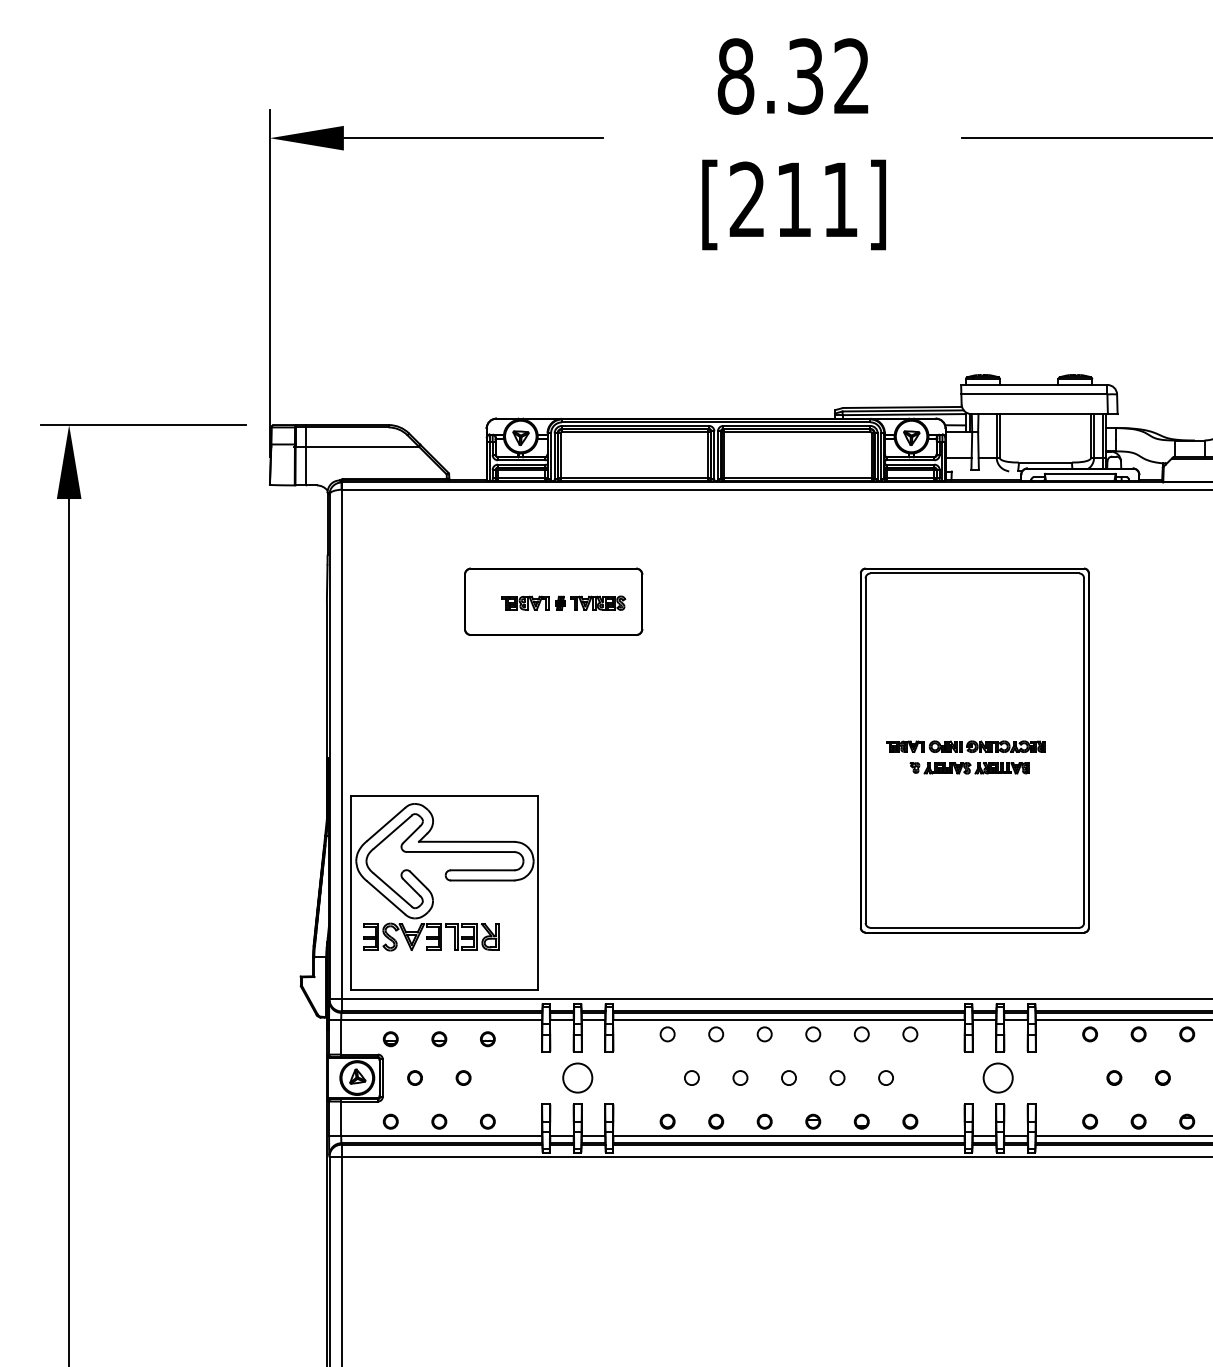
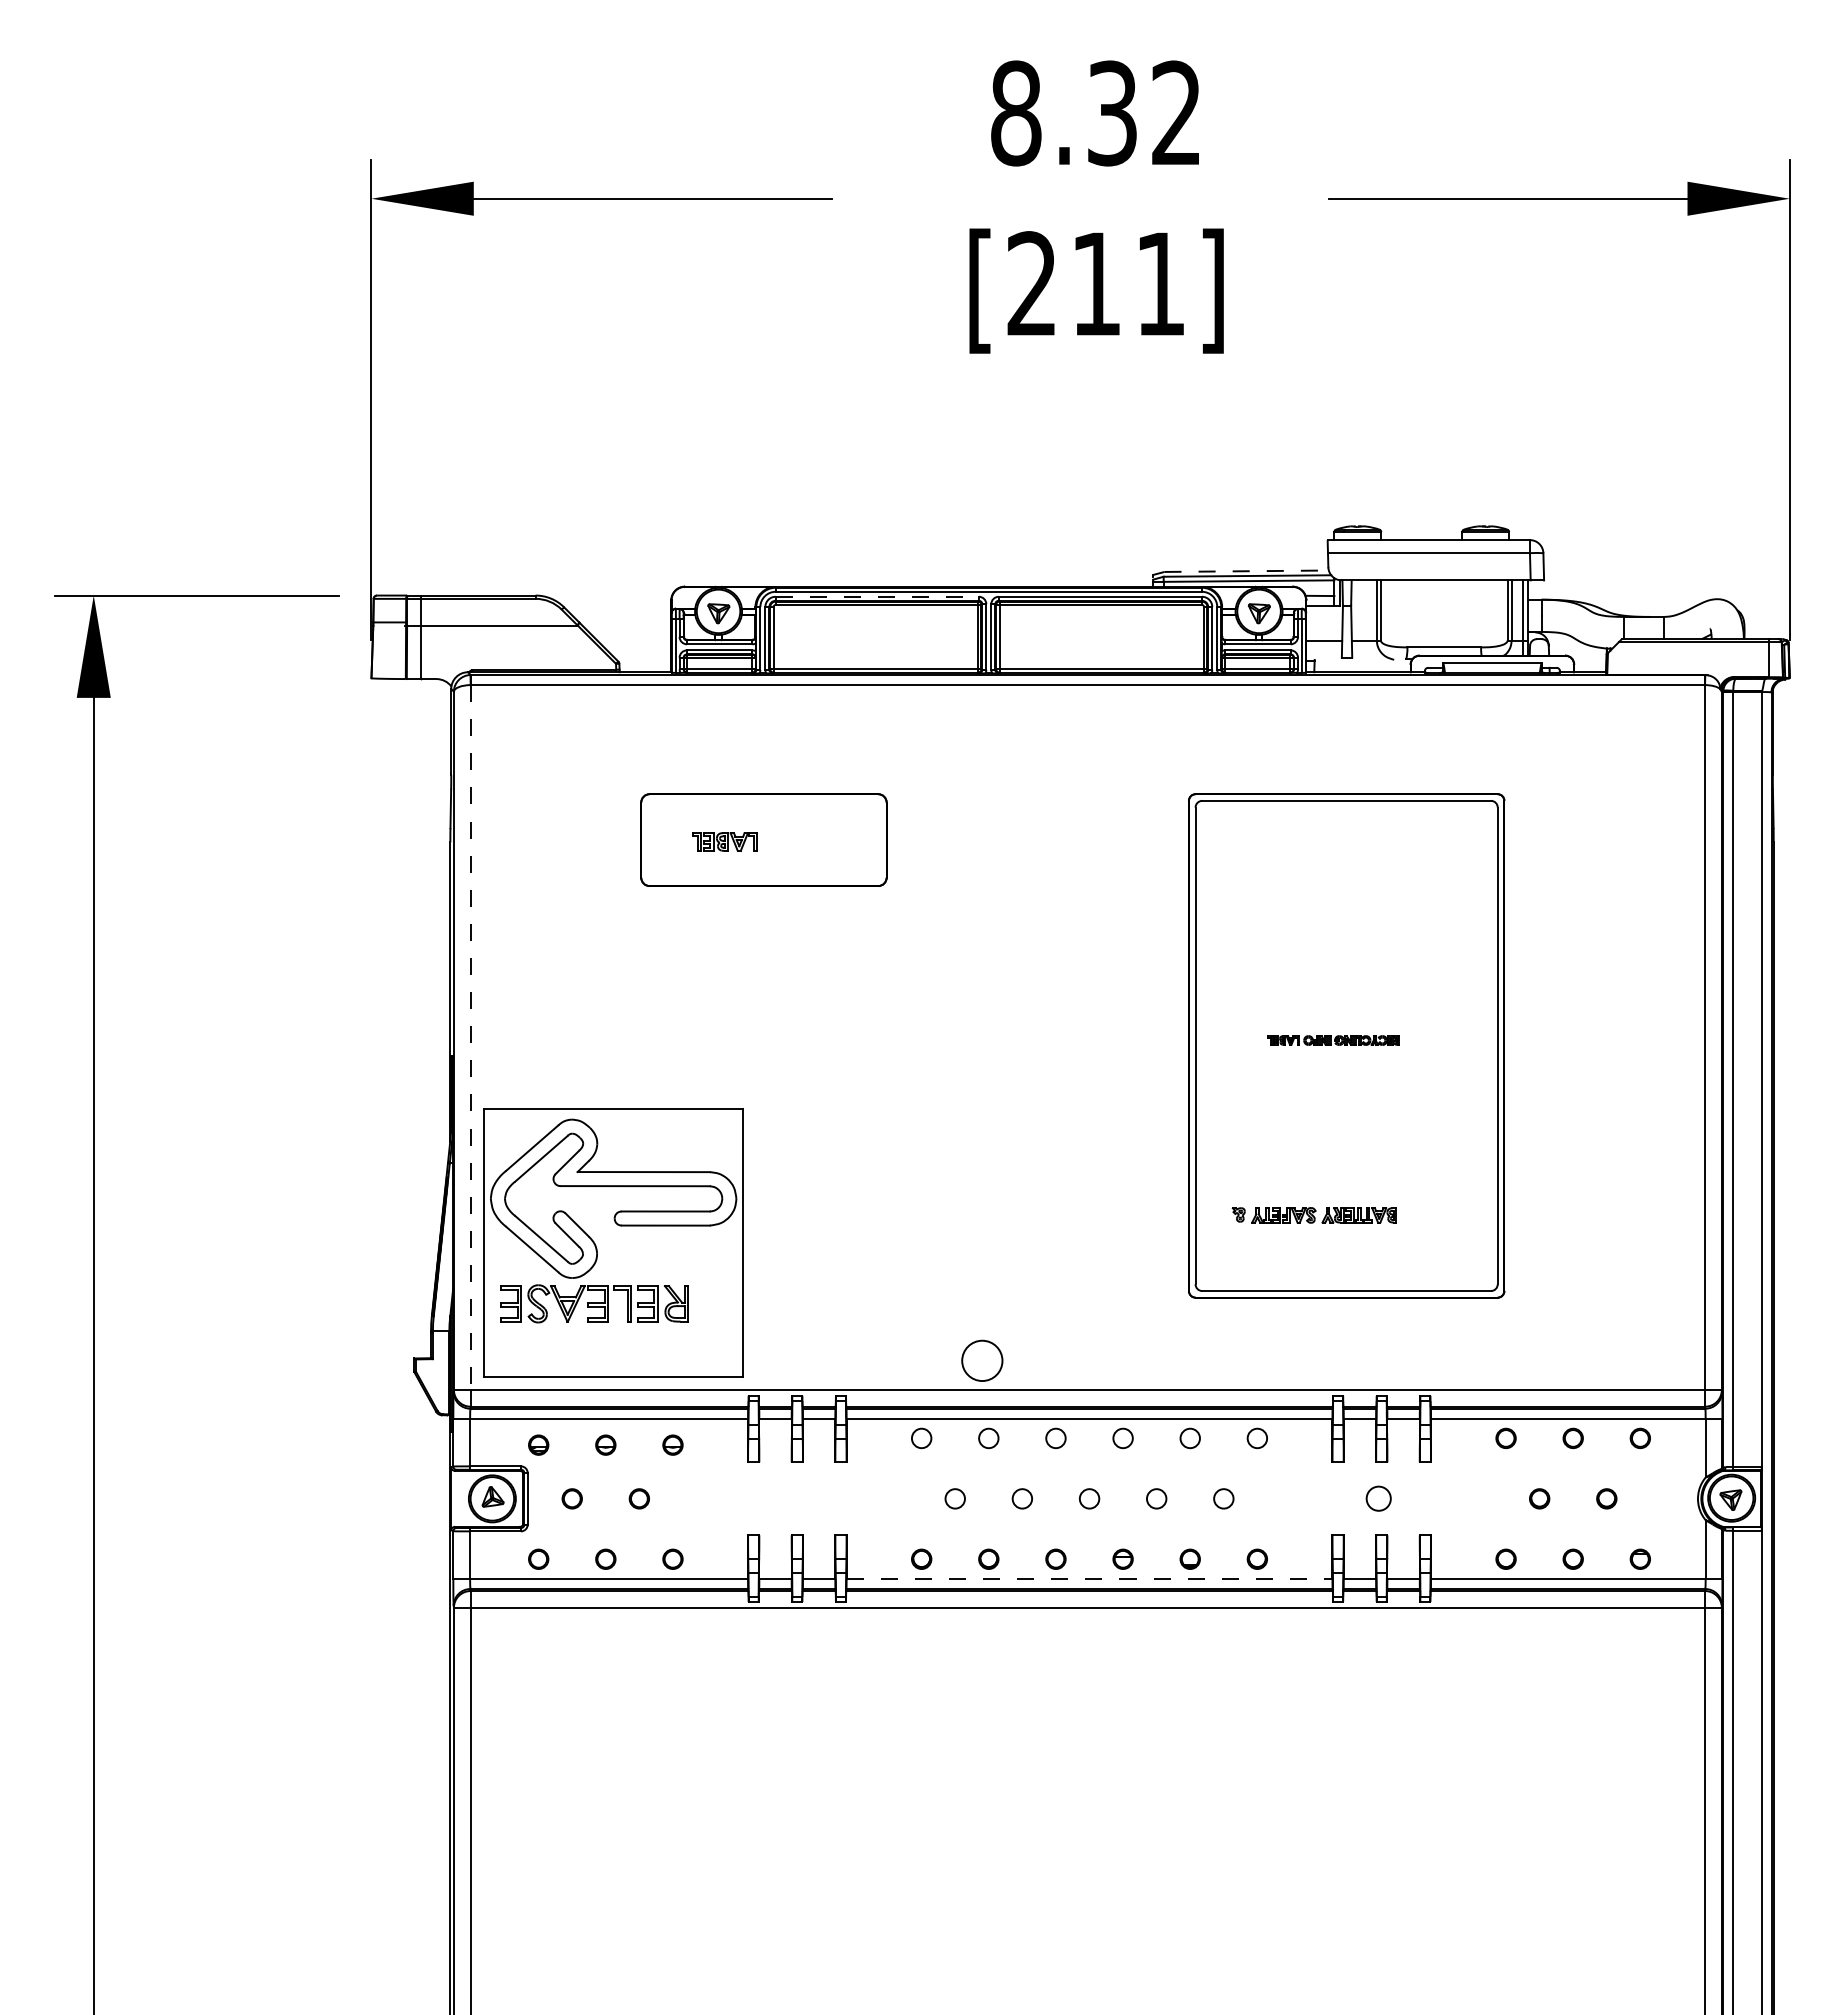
line: (903, 407) -> (1247, 571), solid -> dashed
line: (635, 425) -> (877, 596), solid -> dashed
part: (590, 602) -> (814, 841), removed
line: (341, 744) -> (470, 1037), solid -> dashed
part: (965, 746) -> (1333, 1040), size x0.6
part: (968, 768) -> (1313, 1215), moved
circle: (577, 1077) -> (982, 1360), moved
circle: (997, 1077) -> (1378, 1498), size x0.6
line: (788, 1136) -> (1089, 1579), solid -> dashed

